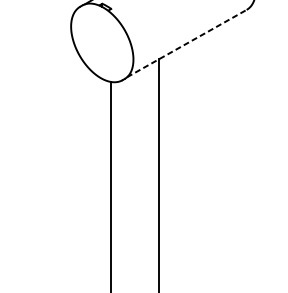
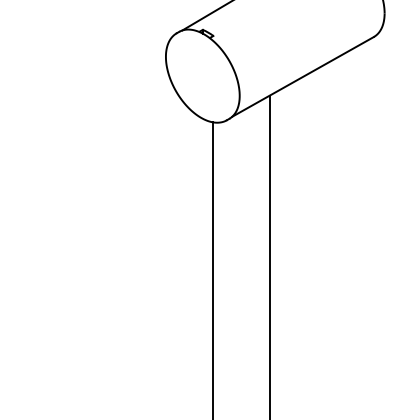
line: (187, 43) -> (303, 76), dashed -> solid

